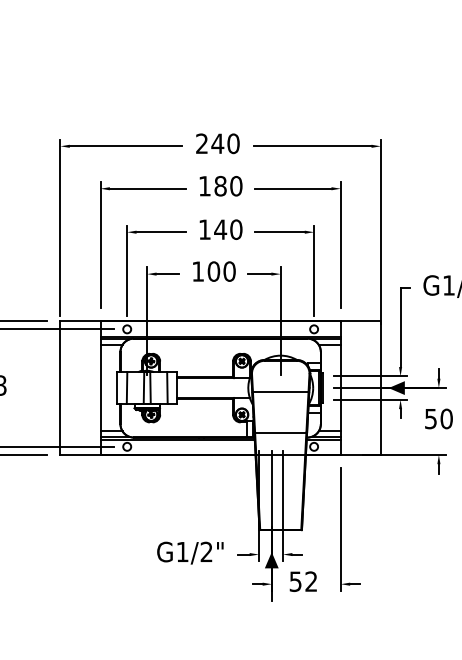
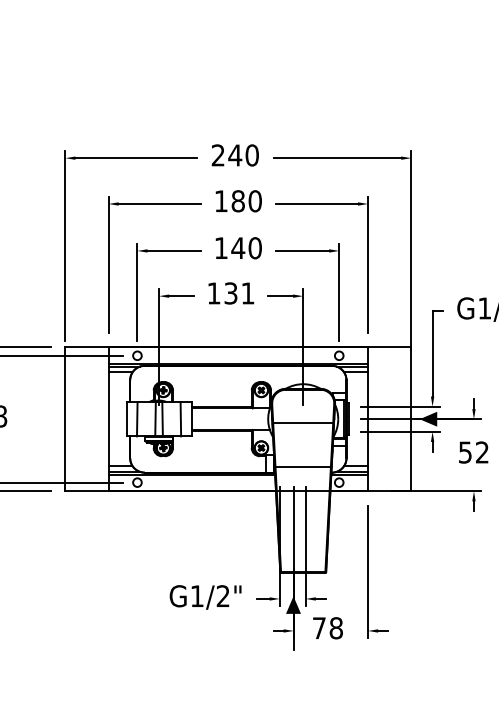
text: (221, 271) -> (239, 293), 100 -> 131
text: (446, 418) -> (482, 452), 50 -> 52
text: (303, 581) -> (327, 628), 52 -> 78

